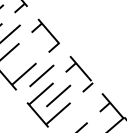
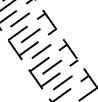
line: (25, 54) -> (31, 34), added
line: (76, 114) -> (63, 81), added

